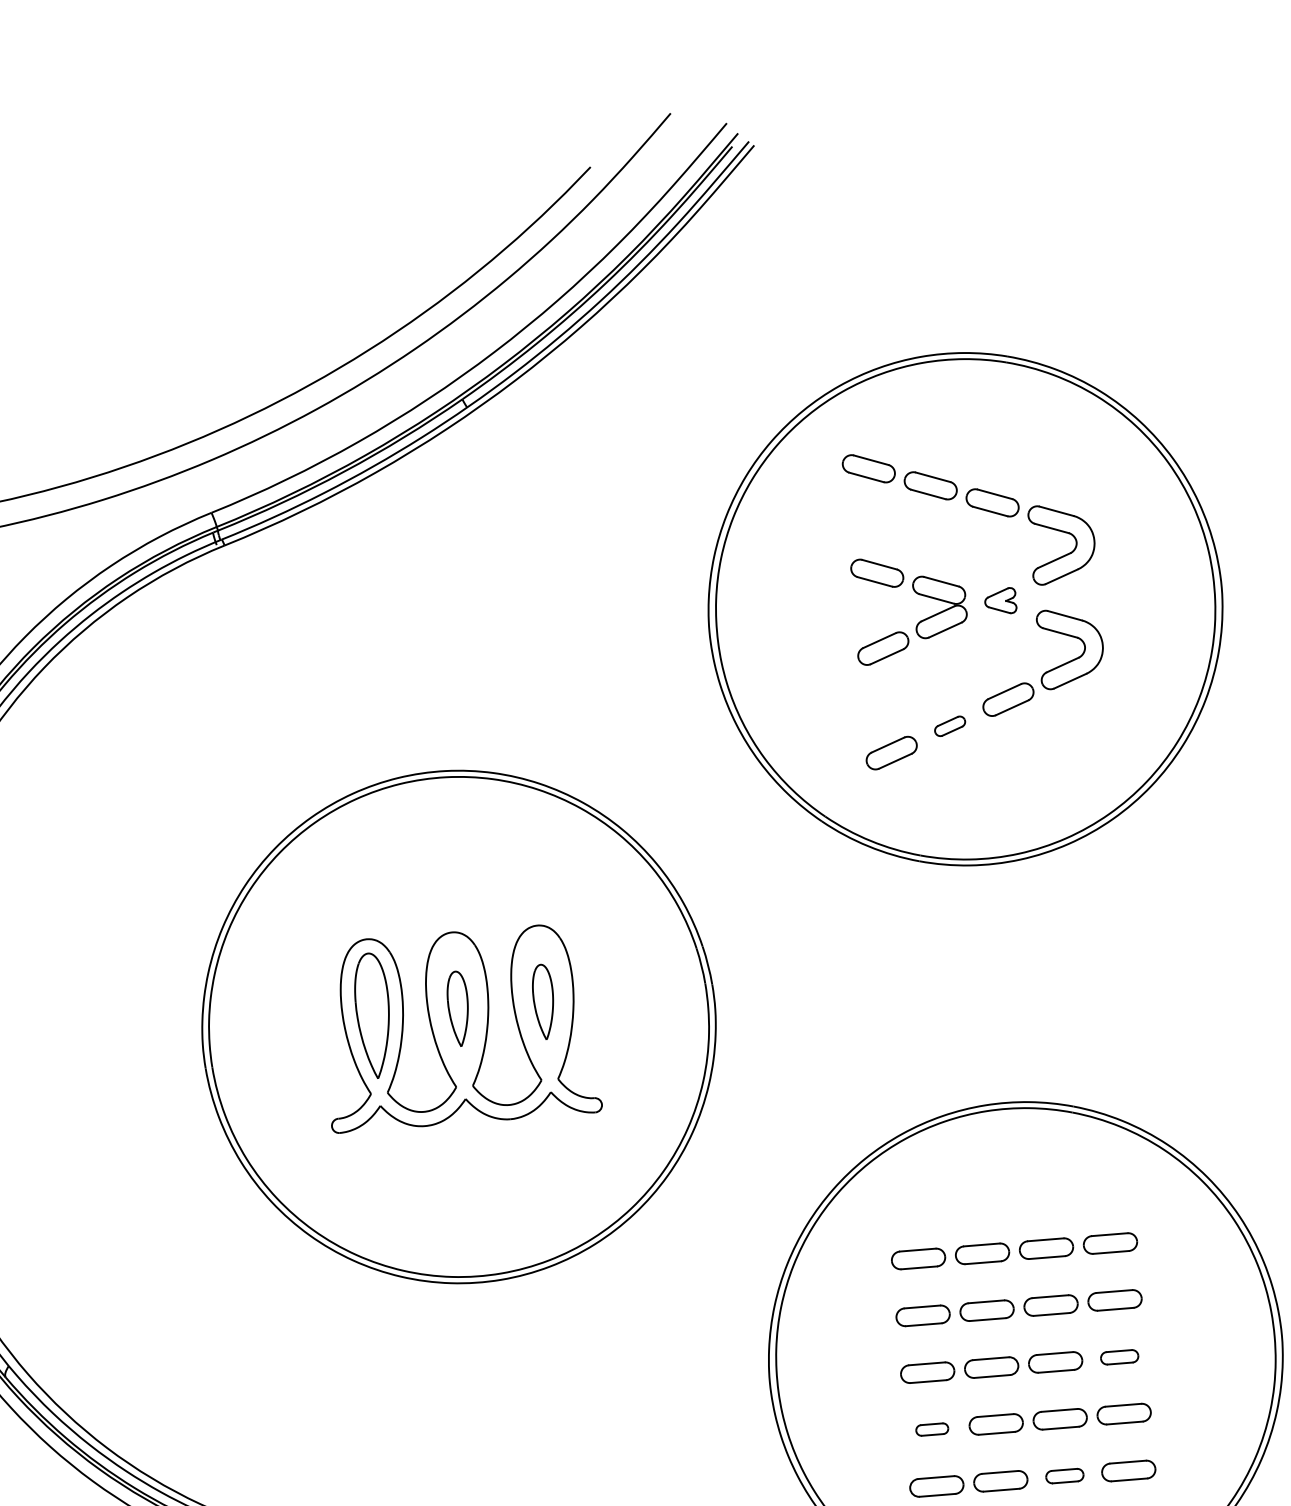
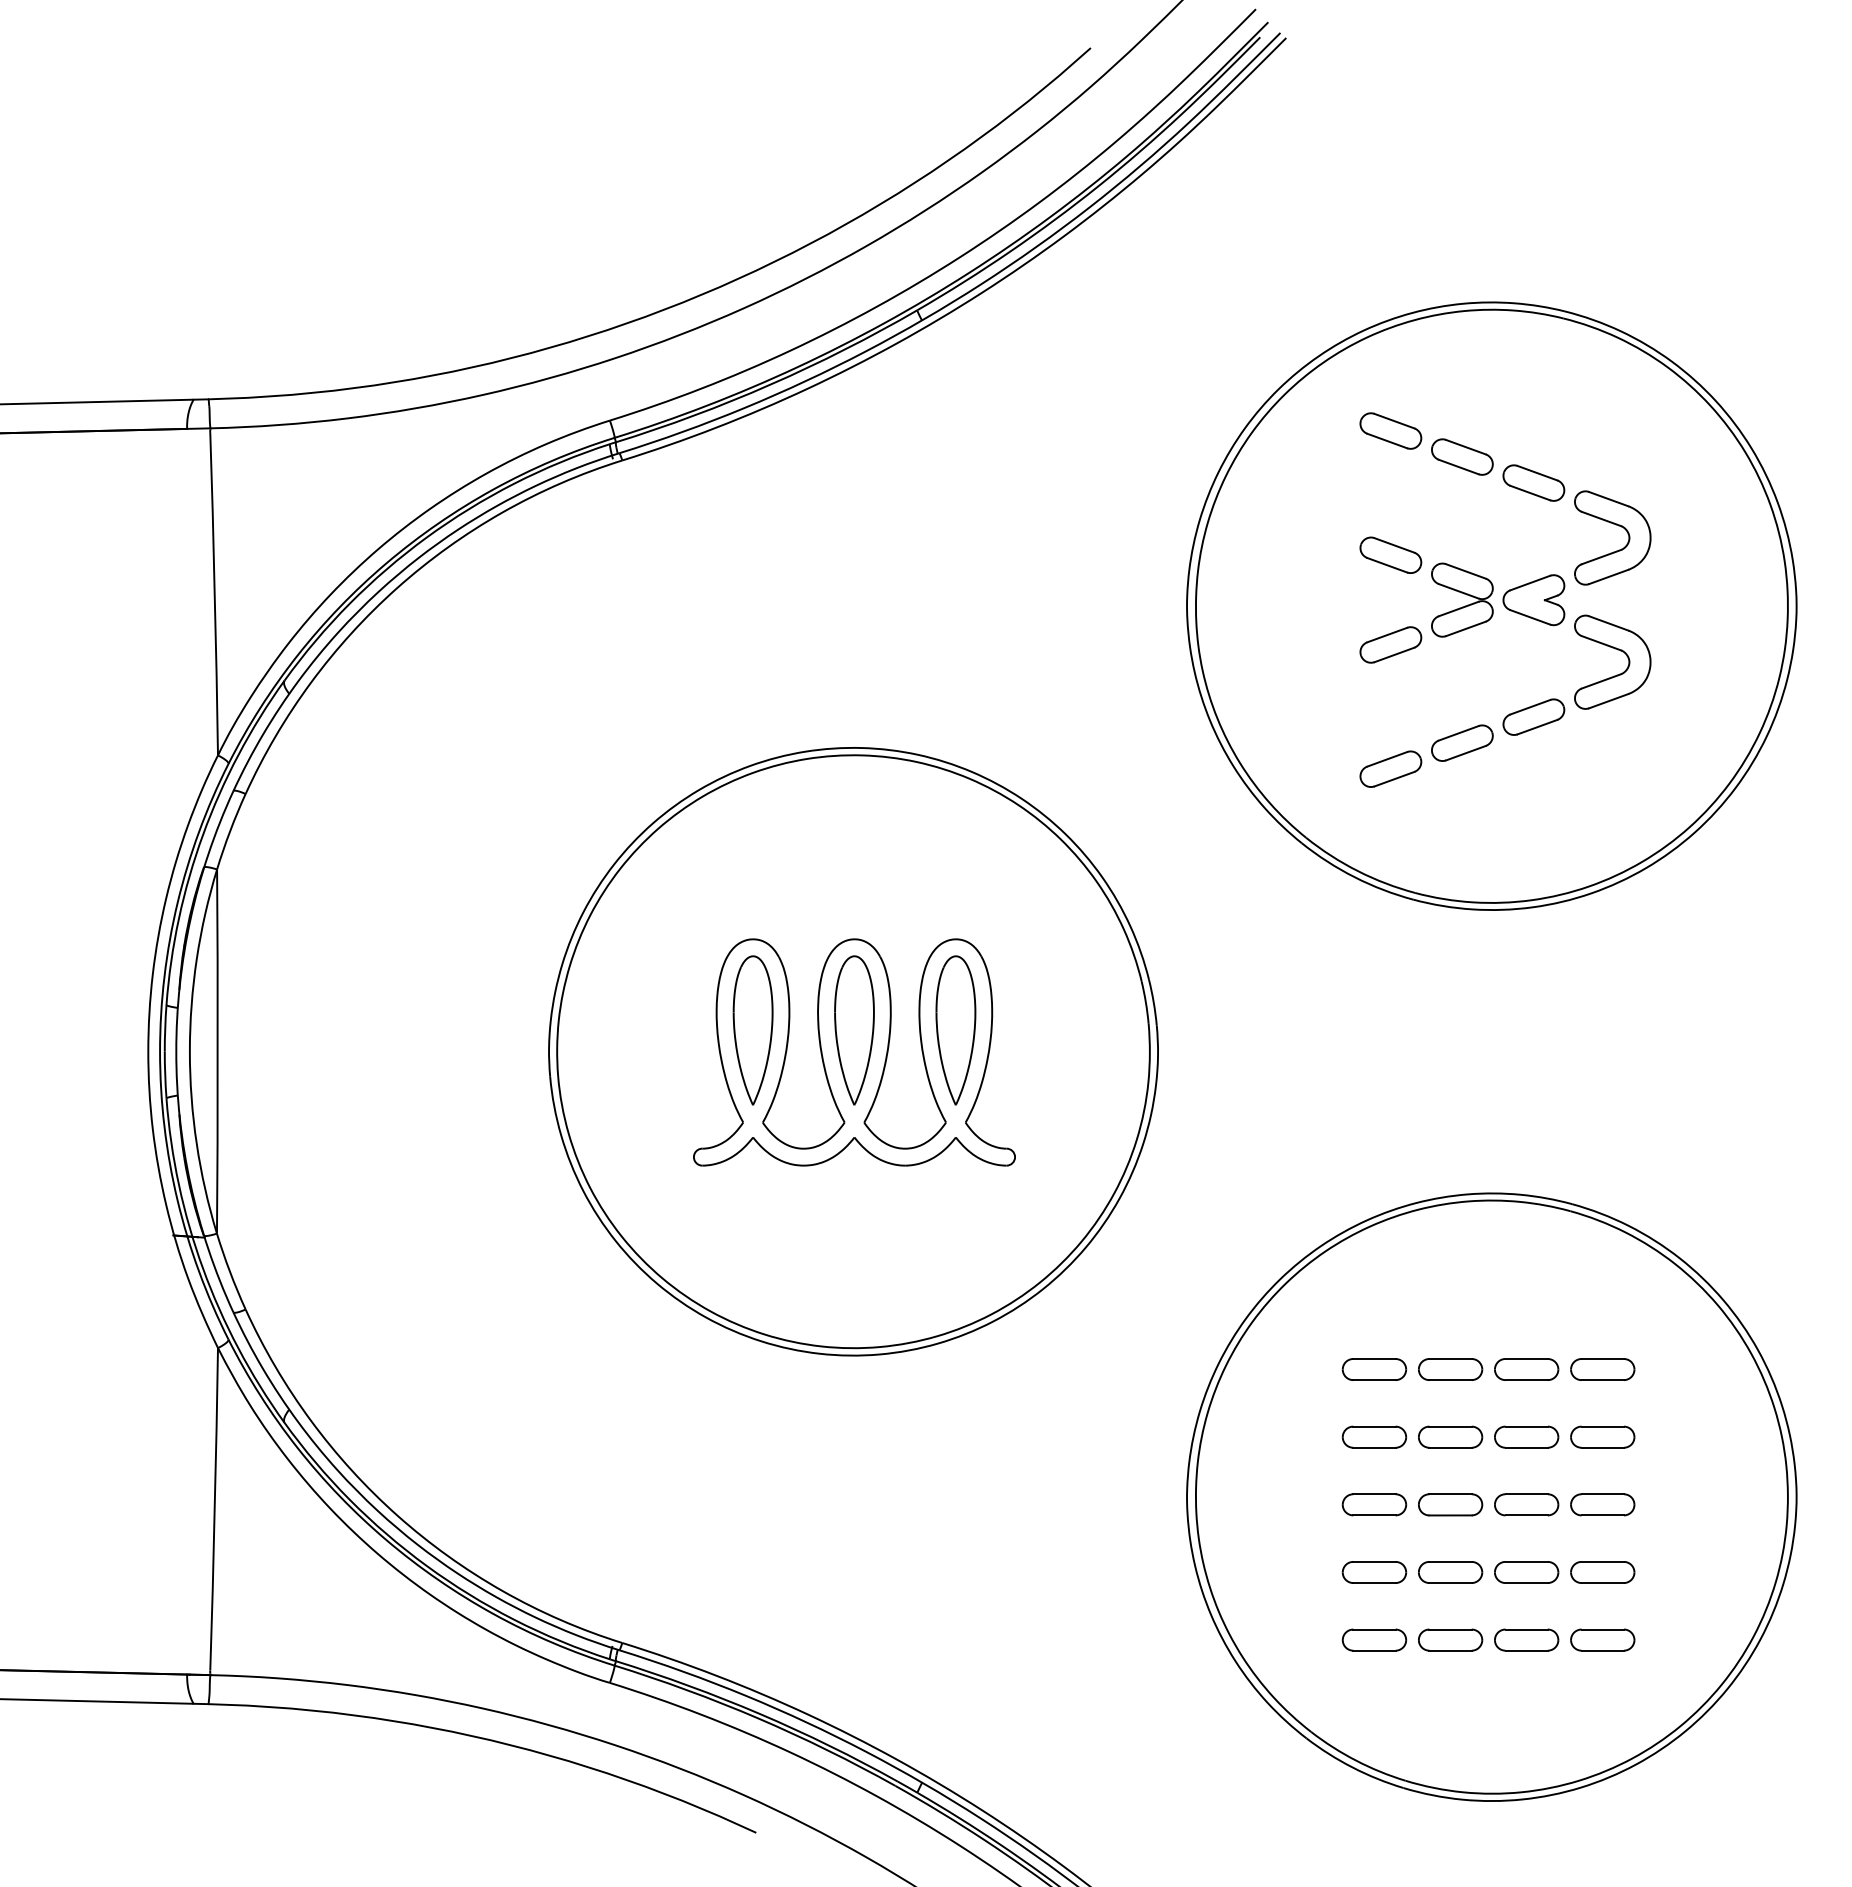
part: (1000, 601) -> (1533, 600), size x1.67
part: (950, 725) -> (1462, 742), size x1.67
part: (543, 1002) -> (955, 1030), size x1.67
part: (458, 1009) -> (854, 1030), size x1.67
part: (1119, 1357) -> (1602, 1504), size x1.43
part: (932, 1429) -> (1374, 1572), size x1.67
part: (1064, 1475) -> (1526, 1639), size x1.43

